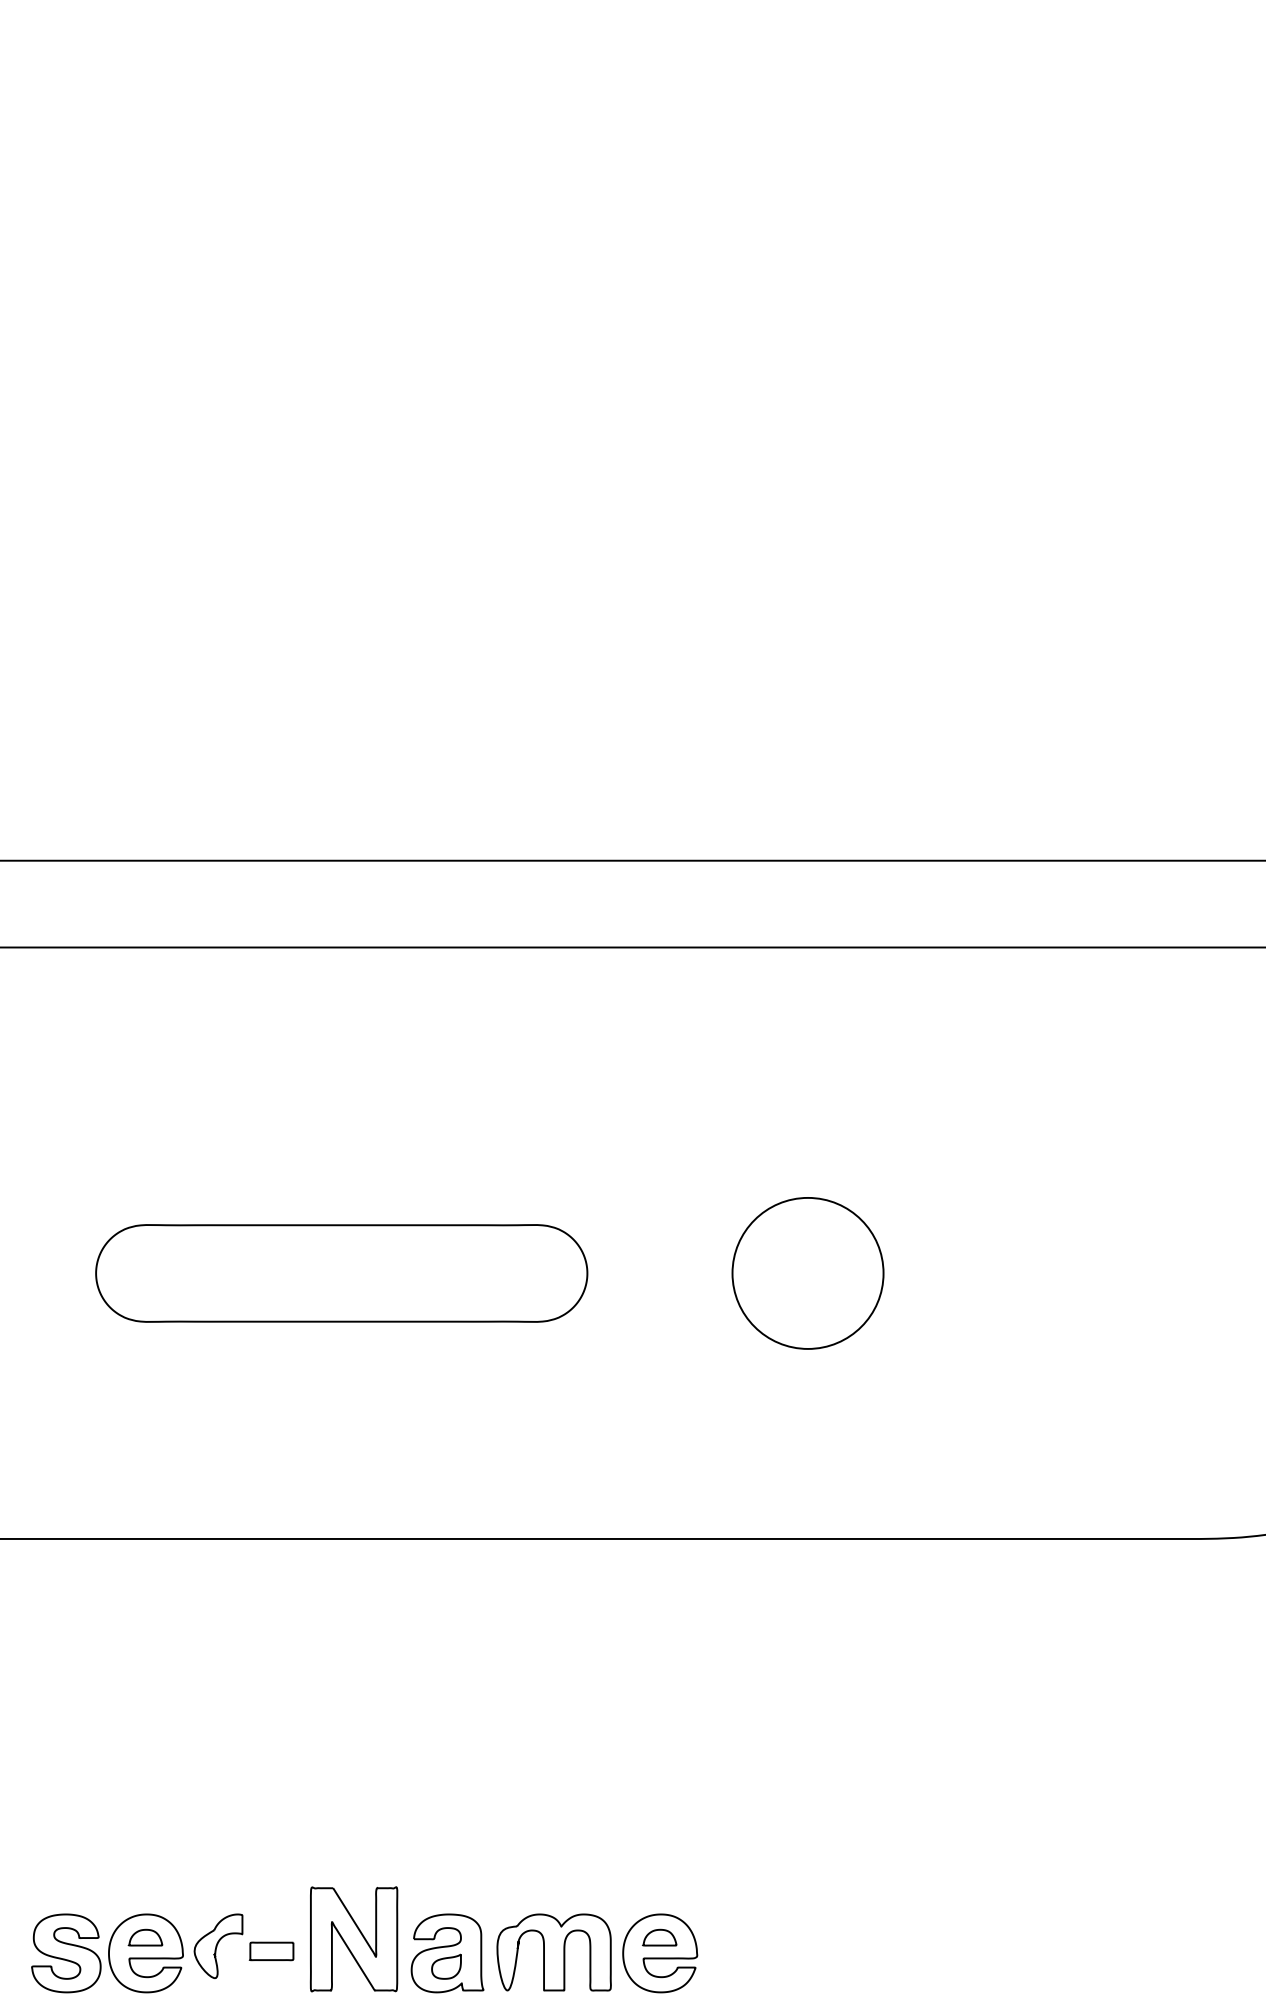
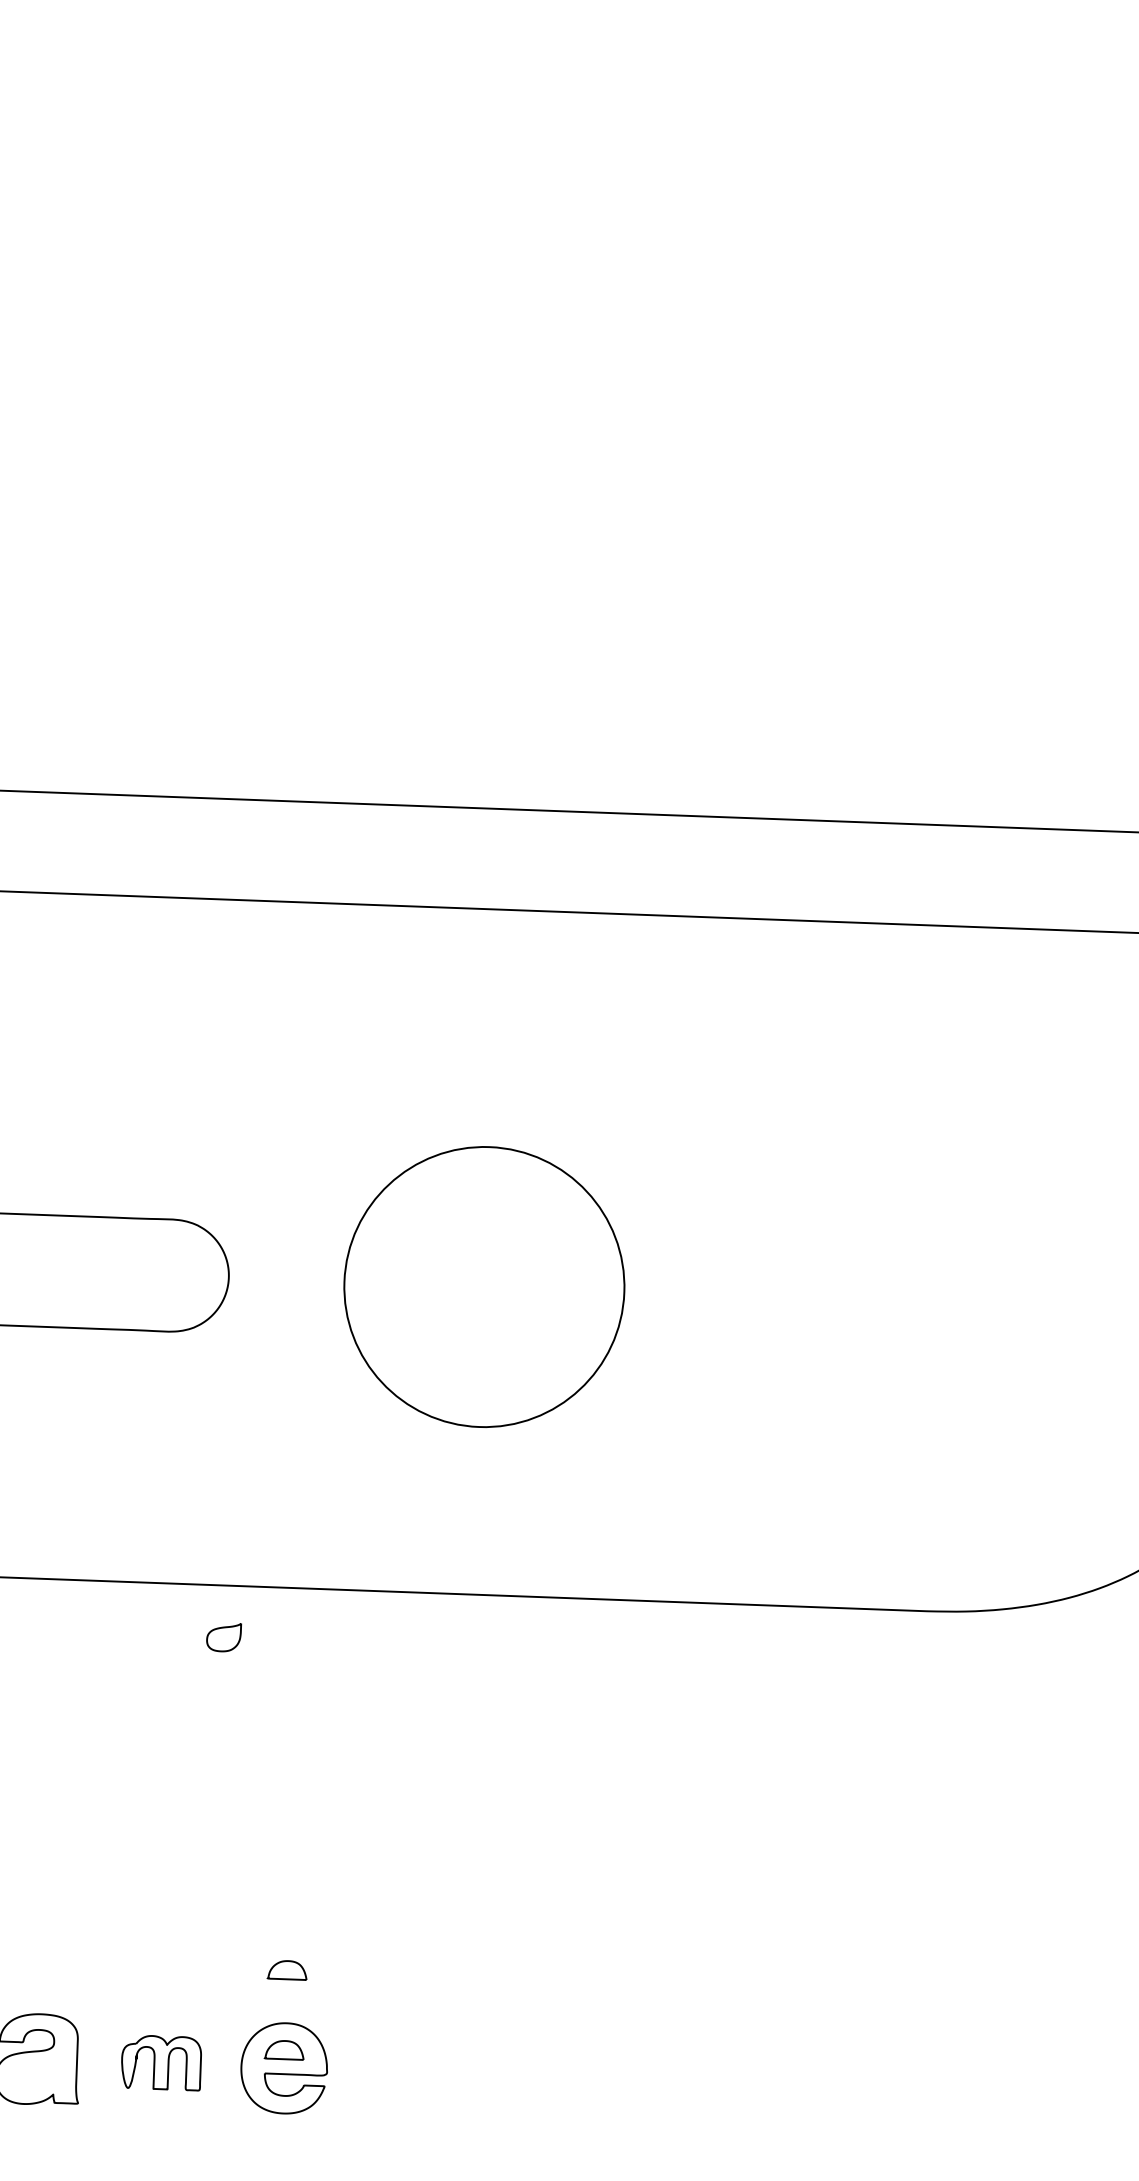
circle: (807, 1272) -> (483, 1285), size x1.6
part: (659, 1868) -> (287, 1969), added
part: (553, 1952) -> (160, 2062), size x0.6
part: (446, 1966) -> (223, 1637), moved

